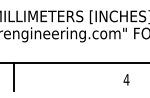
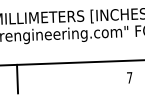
text: (126, 79) -> (129, 77), 4 -> 7

